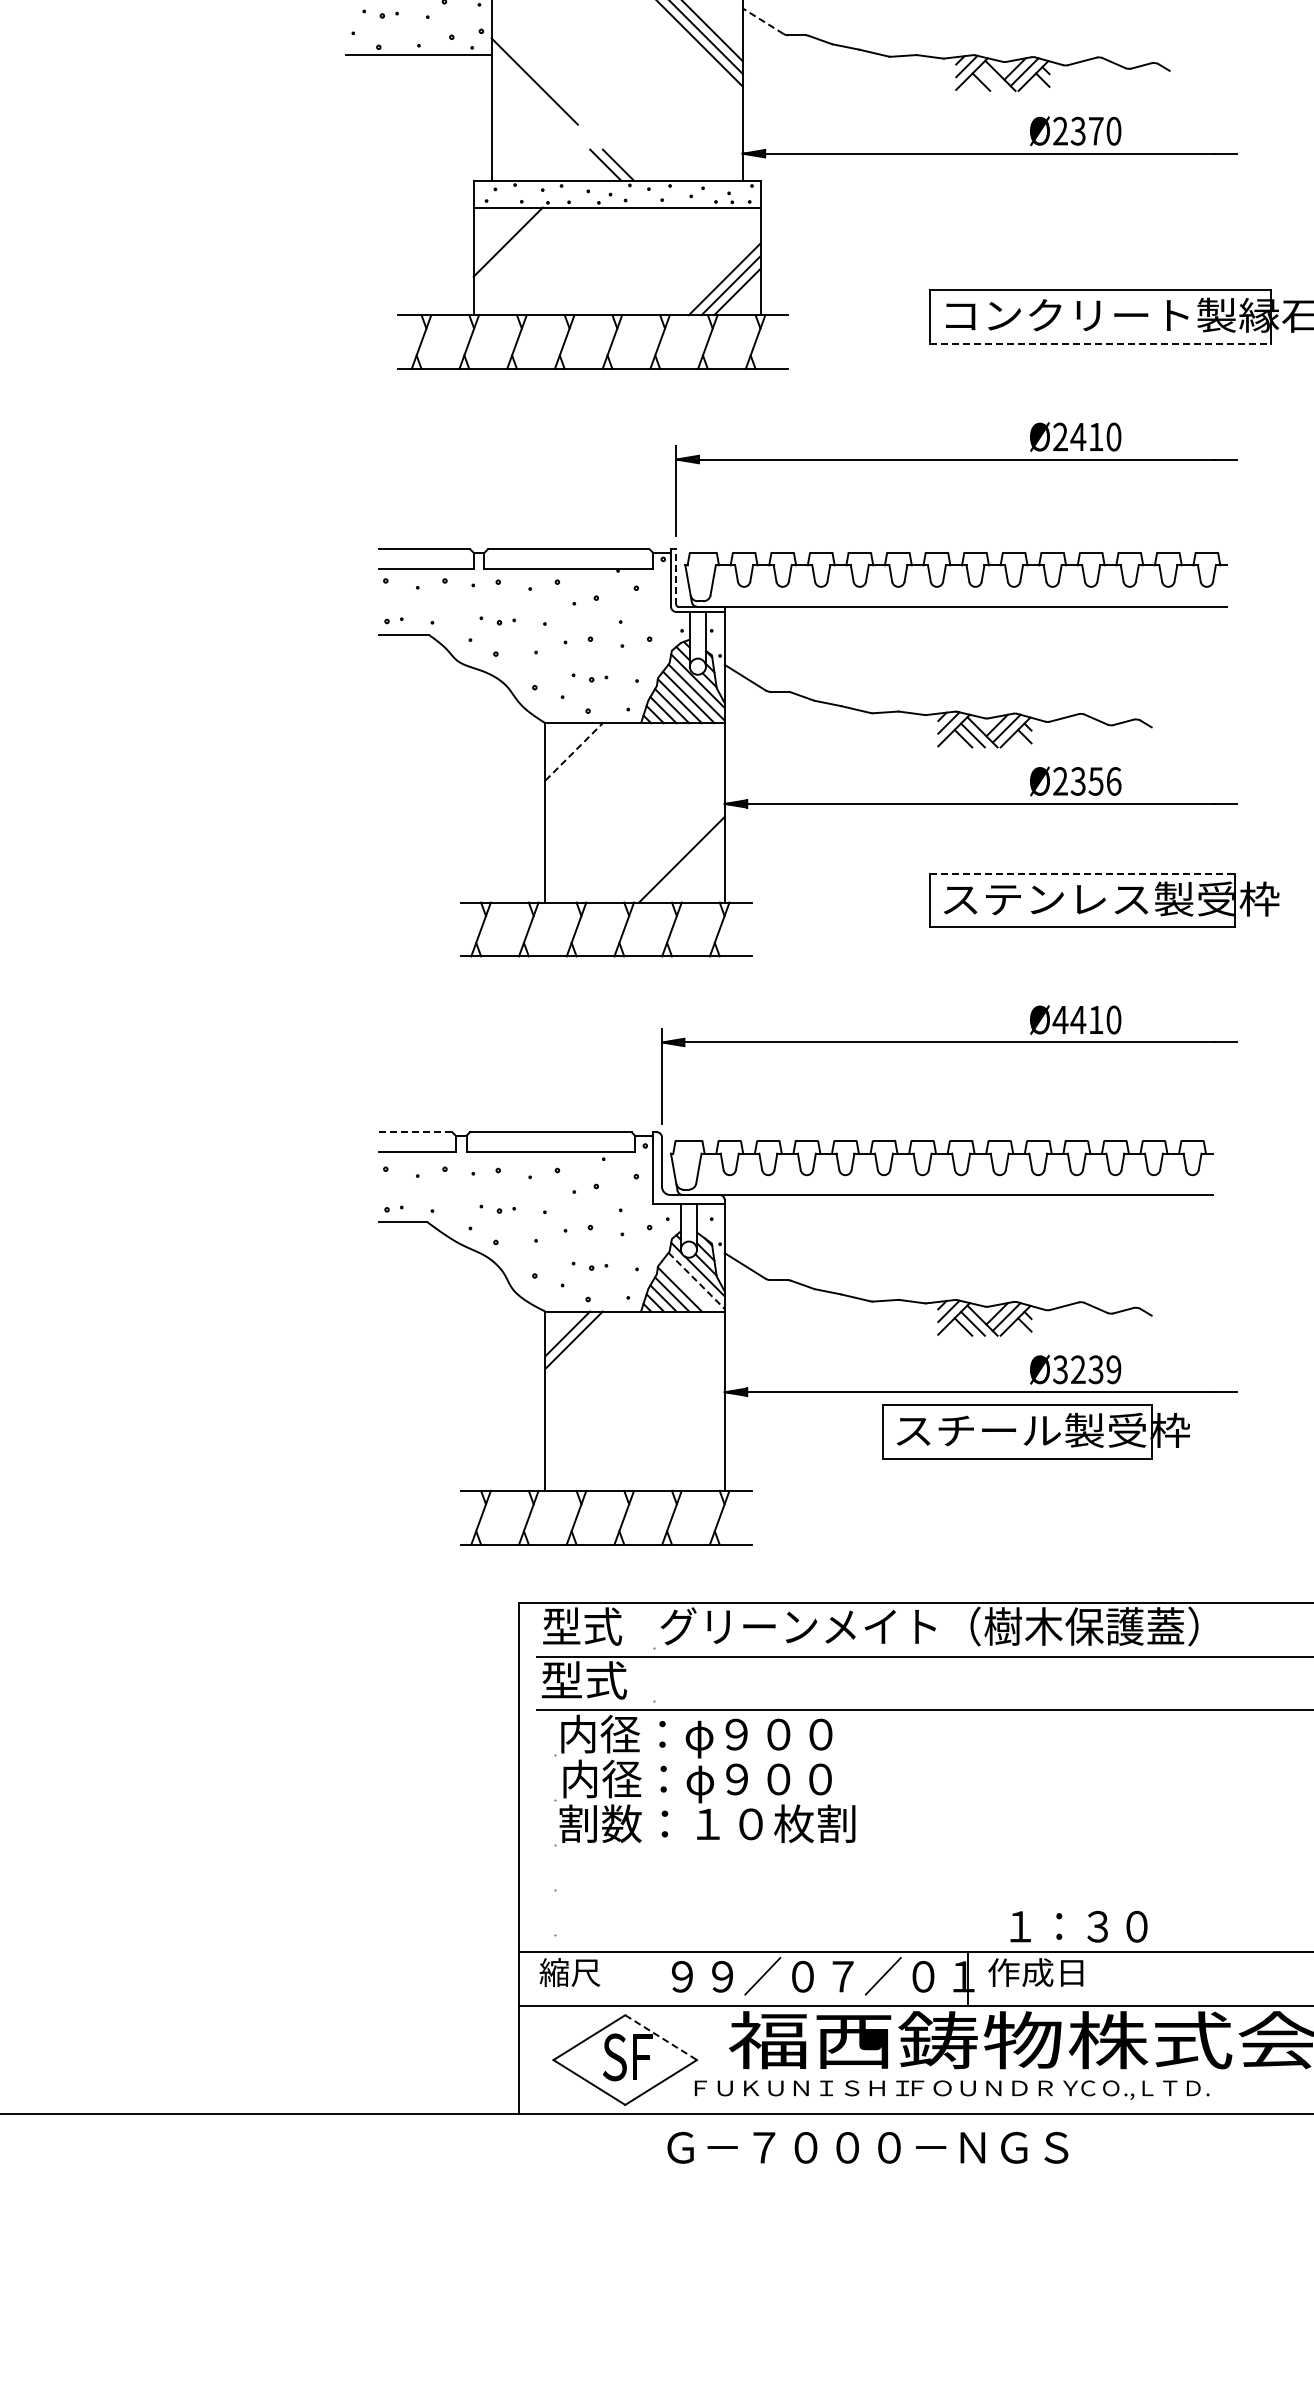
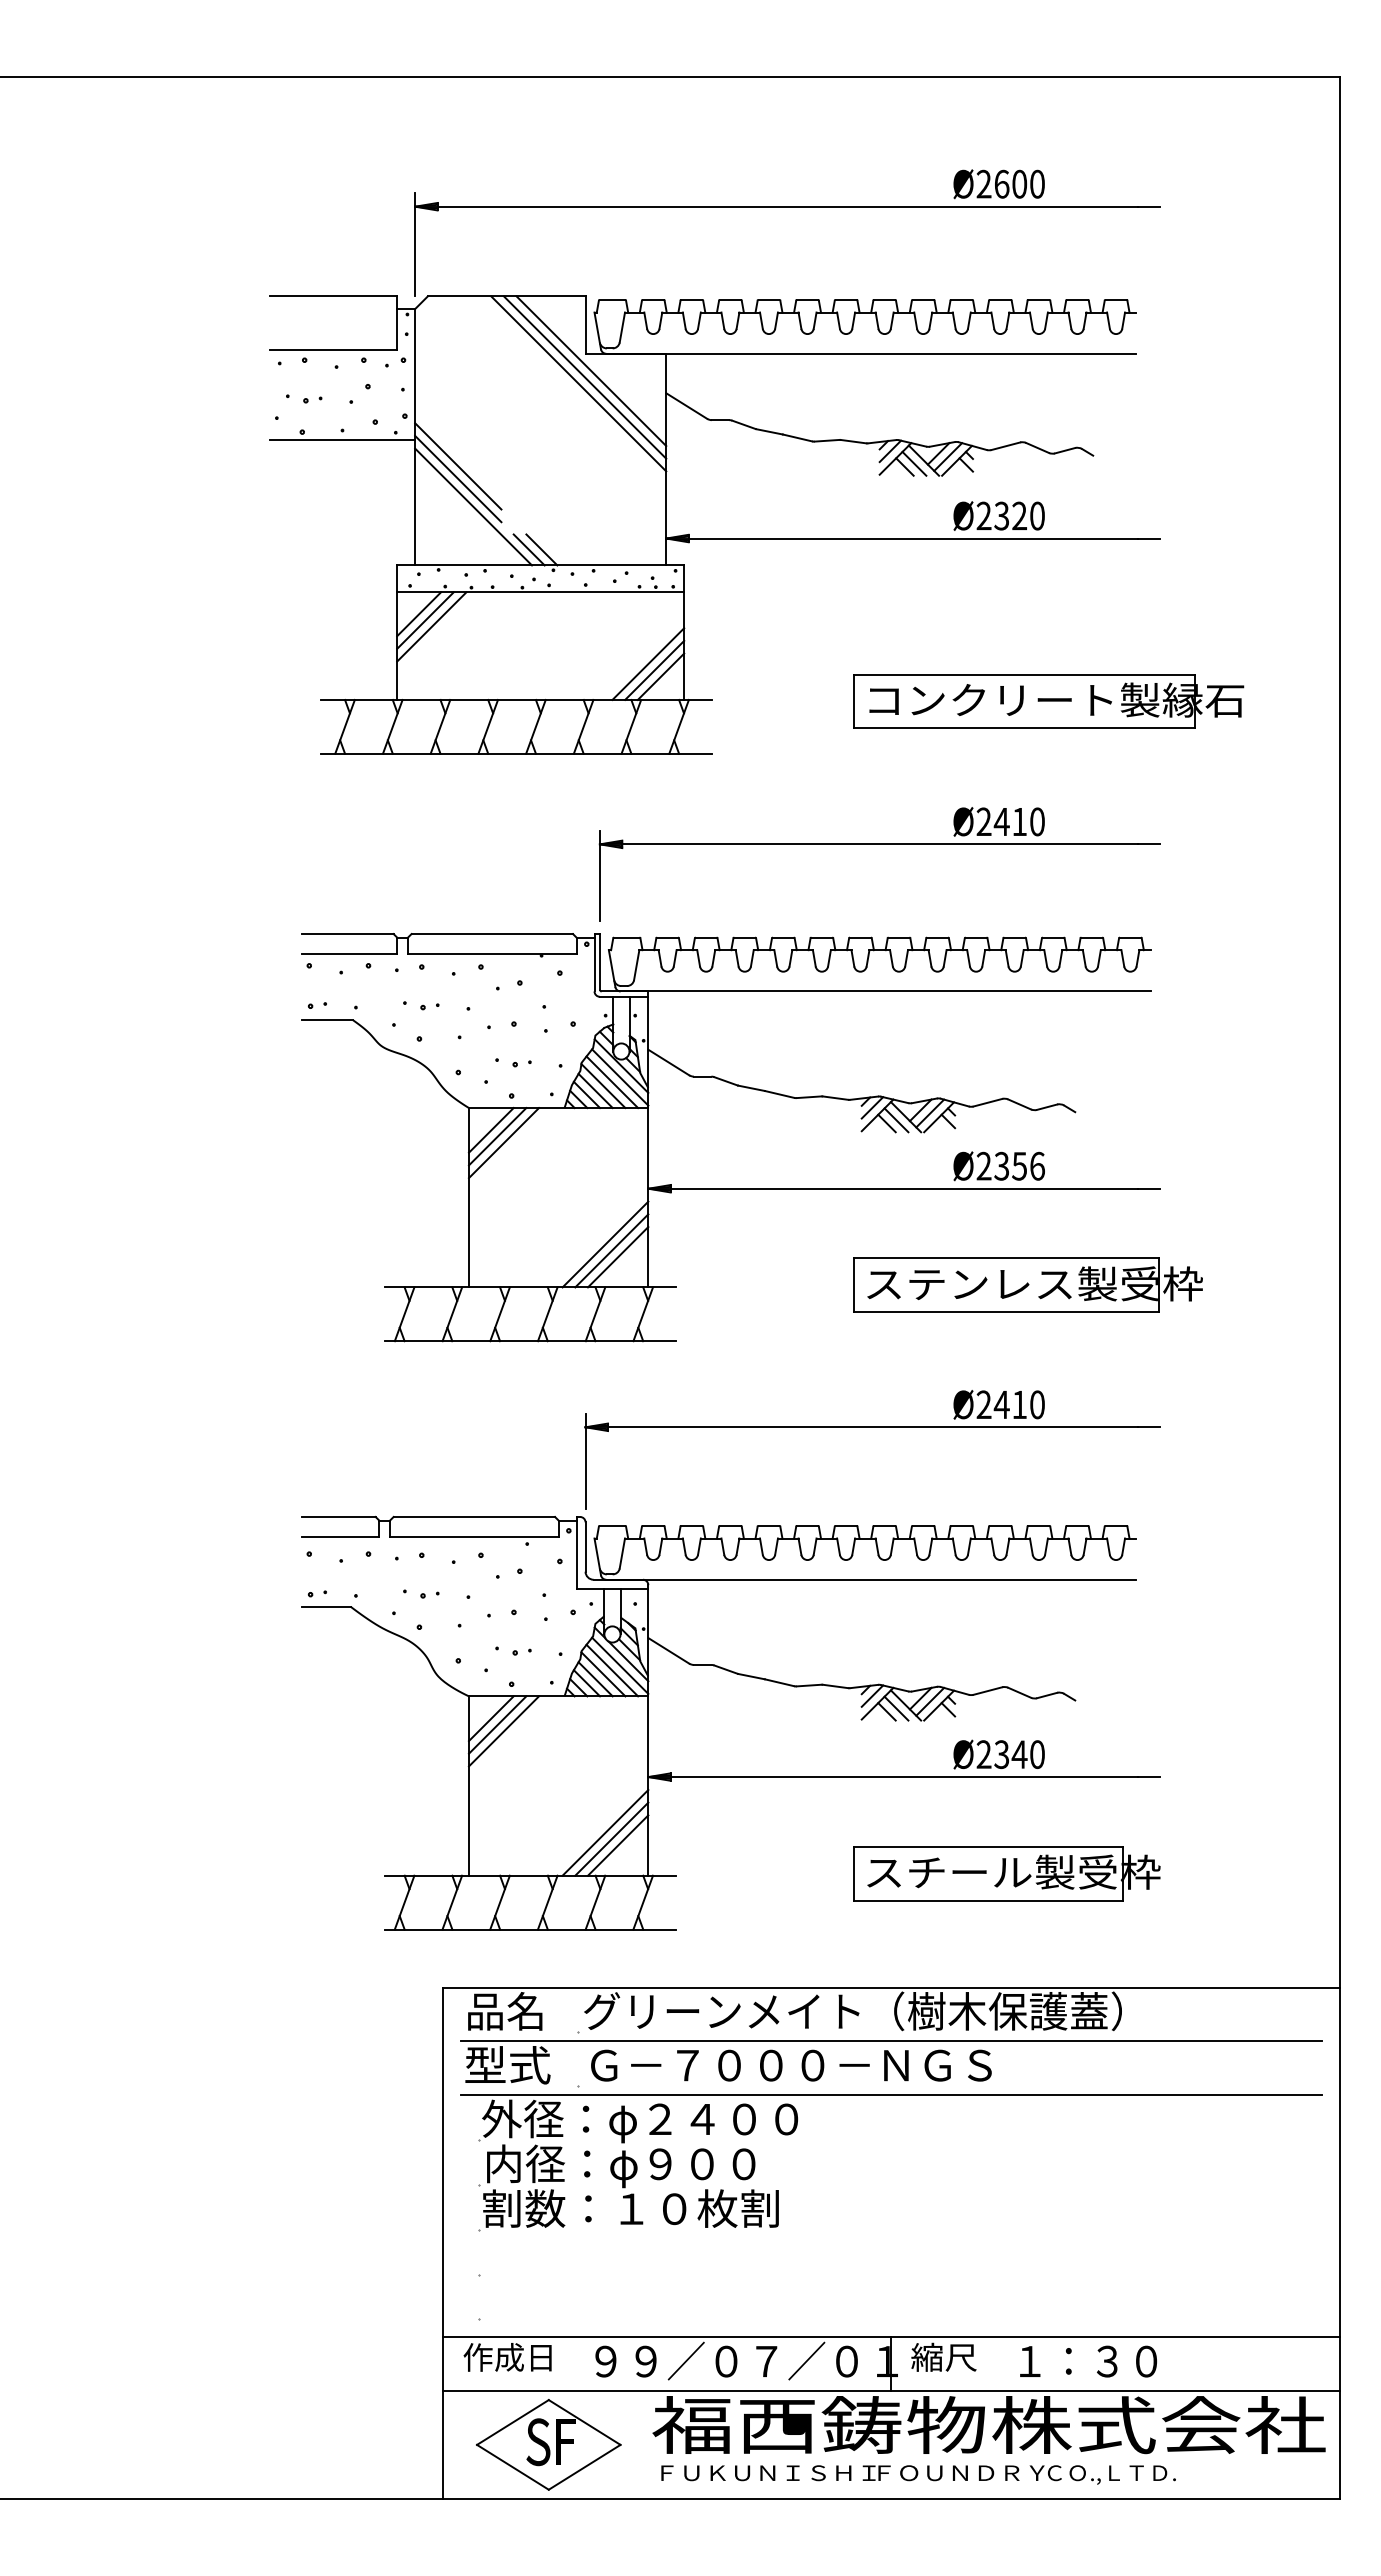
line: (762, 20) -> (686, 405), dashed -> solid
line: (990, 78) -> (914, 463), added
line: (534, 93) -> (458, 478), added
line: (549, 121) -> (473, 506), added
text: (1095, 130) -> (1019, 515), Ø2370 -> Ø2320
line: (495, 229) -> (419, 614), added
line: (501, 235) -> (425, 620), added
line: (1100, 343) -> (1024, 728), dashed -> solid
line: (675, 576) -> (599, 961), dashed -> solid
line: (566, 745) -> (490, 1130), added
line: (573, 751) -> (497, 1136), dashed -> solid
line: (579, 758) -> (503, 1143), added
line: (687, 865) -> (611, 1250), added
line: (693, 872) -> (617, 1257), added
line: (1082, 873) -> (1006, 1258), dashed -> solid
text: (1060, 1019) -> (984, 1404), Ø4410 -> Ø2410
line: (414, 1131) -> (338, 1516), dashed -> solid
line: (696, 1280) -> (620, 1665), dashed -> solid
line: (688, 1285) -> (612, 1670), added
line: (579, 1346) -> (503, 1731), added
text: (1086, 1369) -> (1010, 1754), Ø3239 -> Ø2340
part: (1035, 1431) -> (1006, 1873), moved
line: (681, 1447) -> (605, 1832), added
line: (687, 1453) -> (611, 1838), added
line: (693, 1460) -> (617, 1845), added
text: (581, 1626) -> (505, 2011), 型式 -> 品名
text: (716, 1733) -> (640, 2118), 内径：φ９００ -> 外径：φ２４００
text: (1078, 1926) -> (1088, 2361), moved
text: (583, 1971) -> (507, 2356), 縮尺 -> 作成日
text: (1034, 1971) -> (958, 2356), 作成日 -> 縮尺
line: (661, 2037) -> (585, 2422), dashed -> solid
text: (951, 2089) -> (918, 2474), moved
text: (867, 2147) -> (791, 2065), moved

